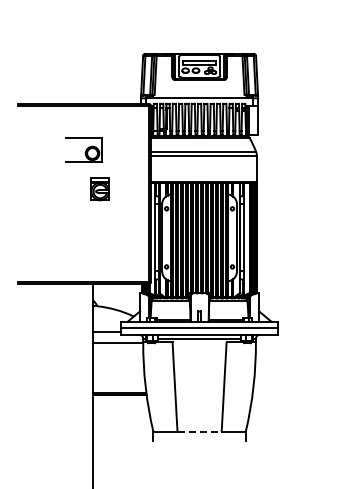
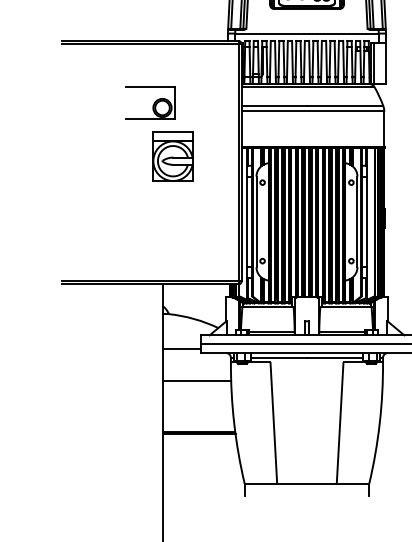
part: (99, 189) -> (171, 156), size x1.67
line: (117, 343) -> (196, 381), moved
line: (200, 431) -> (308, 483), dashed -> solid

